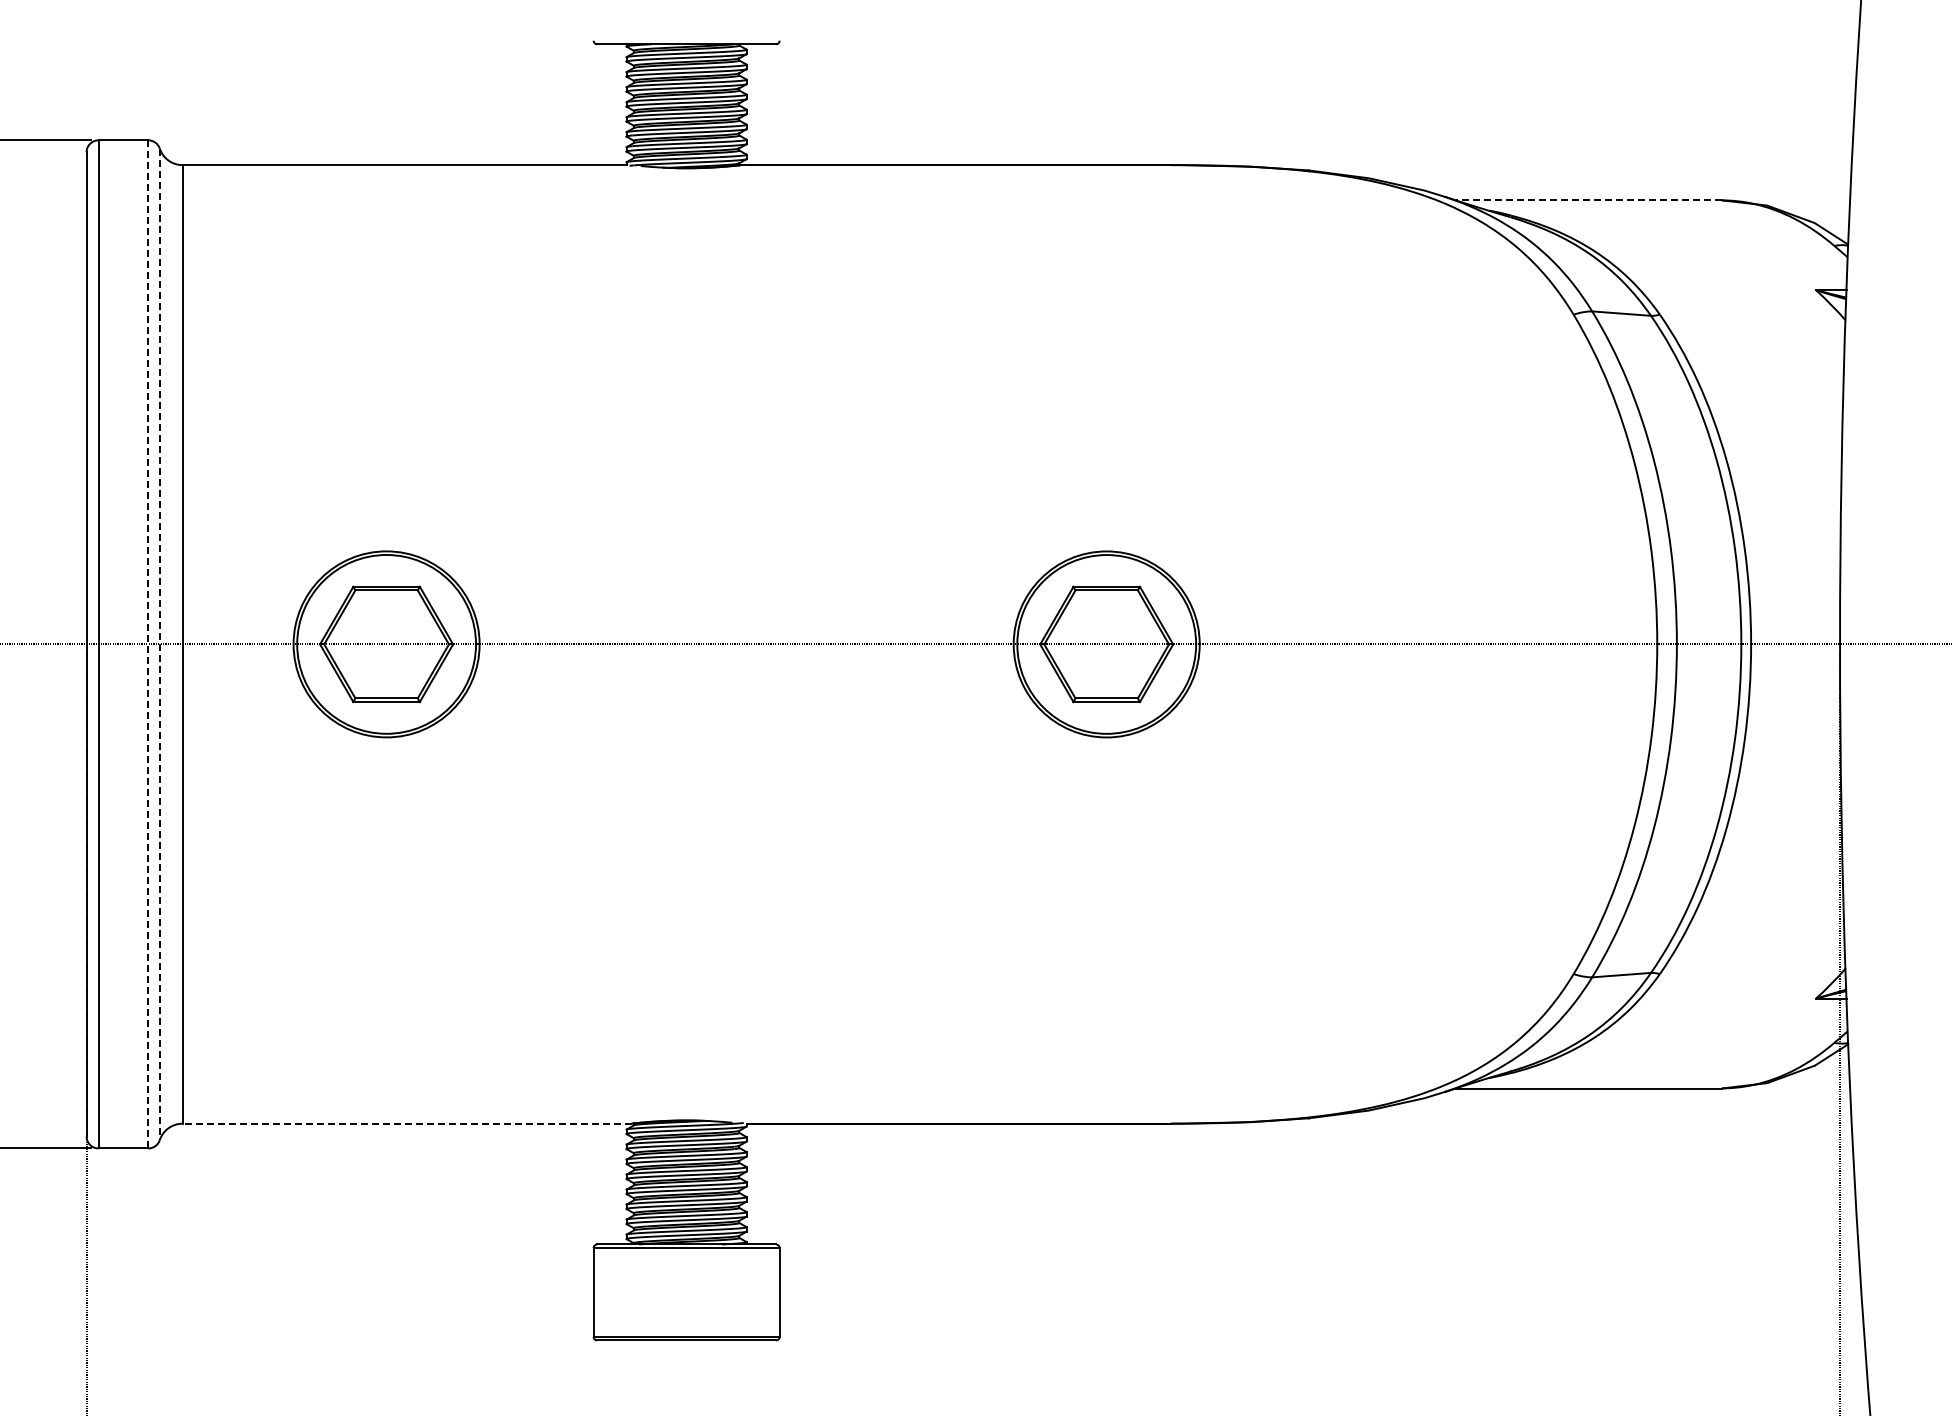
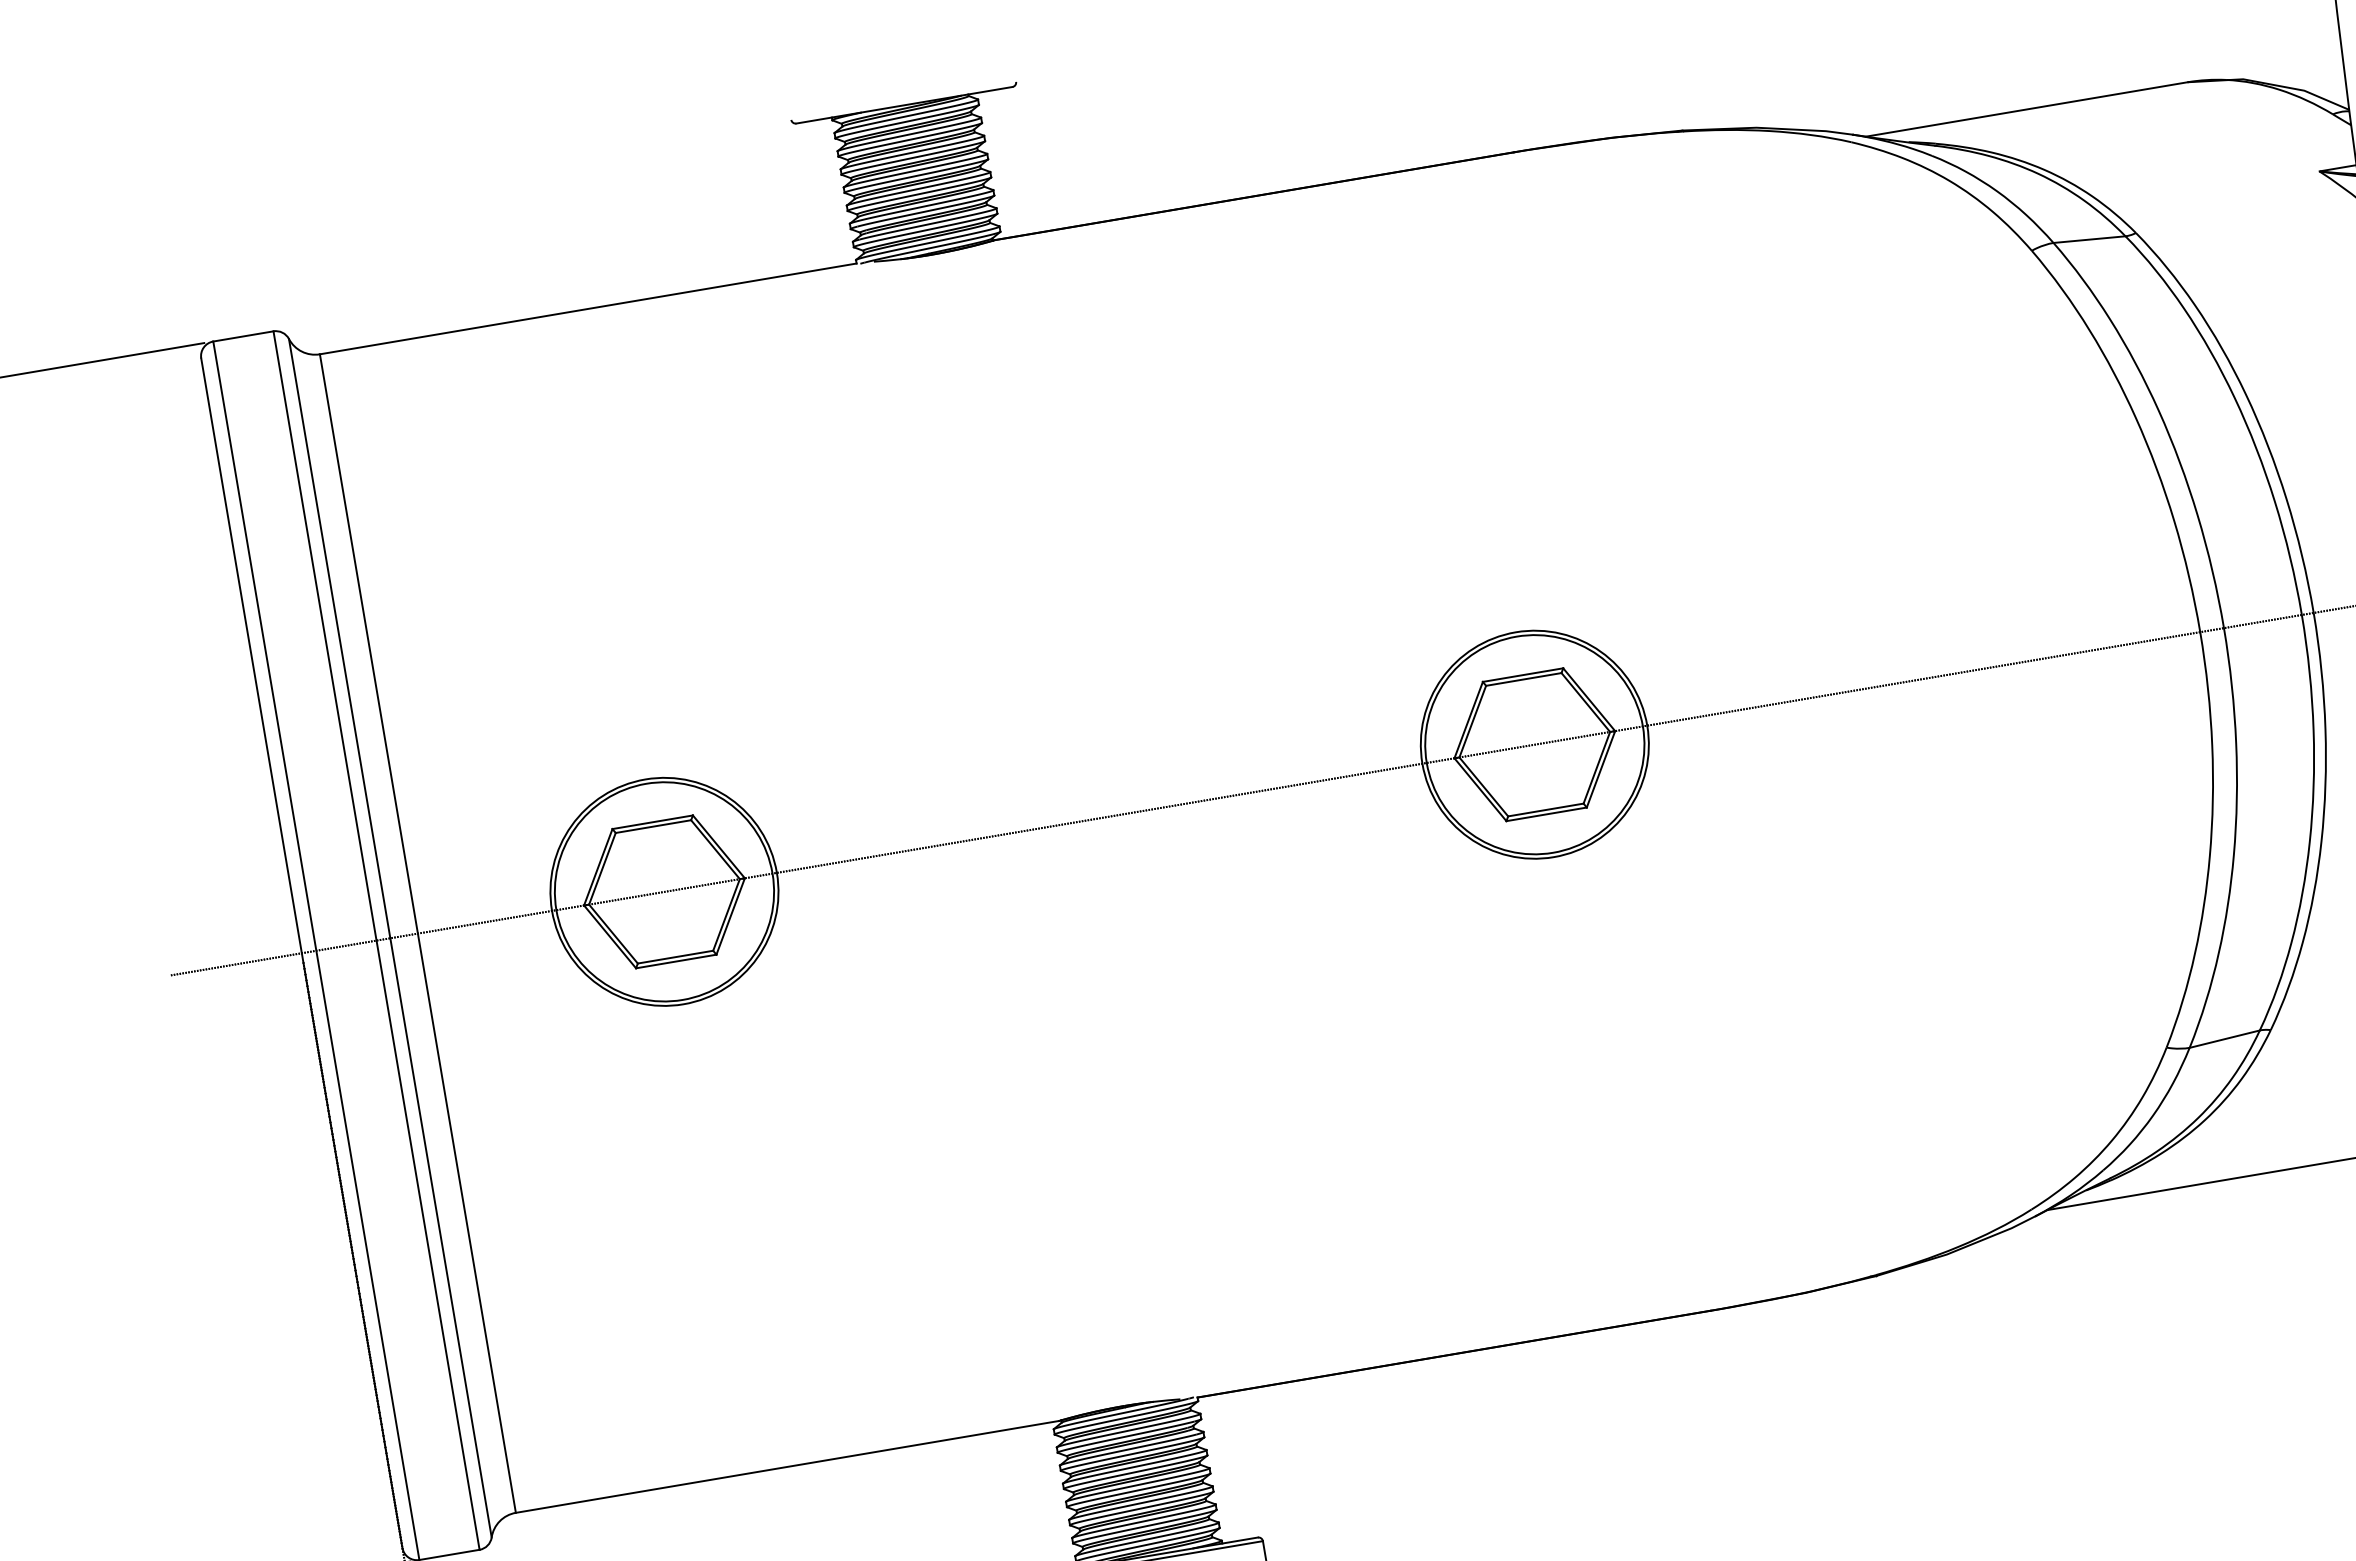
line: (1588, 200) -> (2026, 109), dashed -> solid
line: (148, 643) -> (376, 939), dashed -> solid
line: (159, 644) -> (390, 938), dashed -> solid
line: (407, 1123) -> (787, 1466), dashed -> solid

